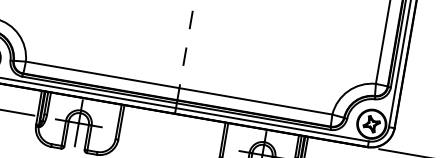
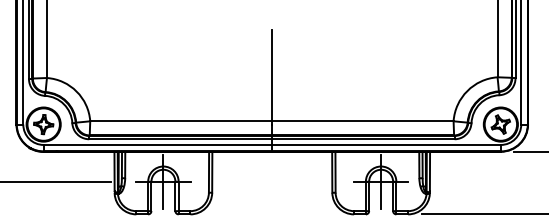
line: (186, 51) -> (272, 77), dashed -> solid

